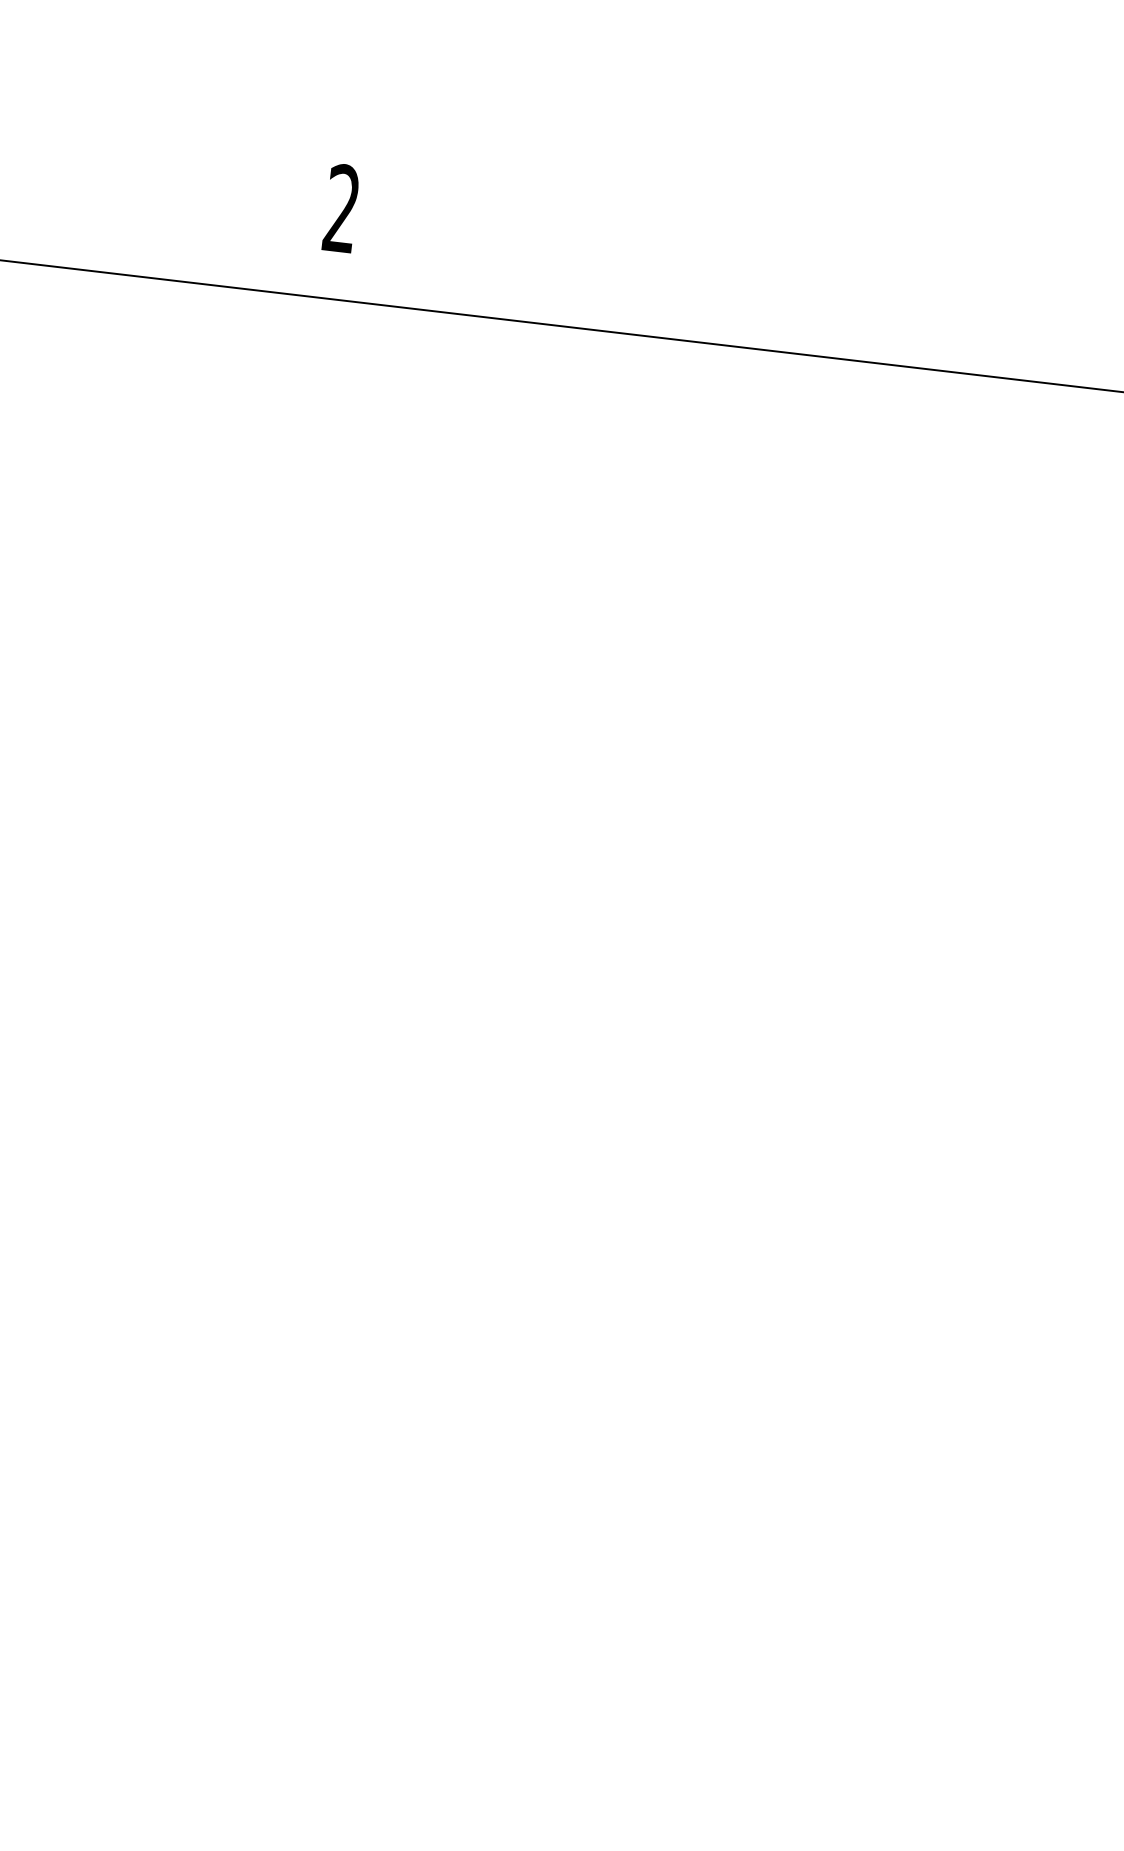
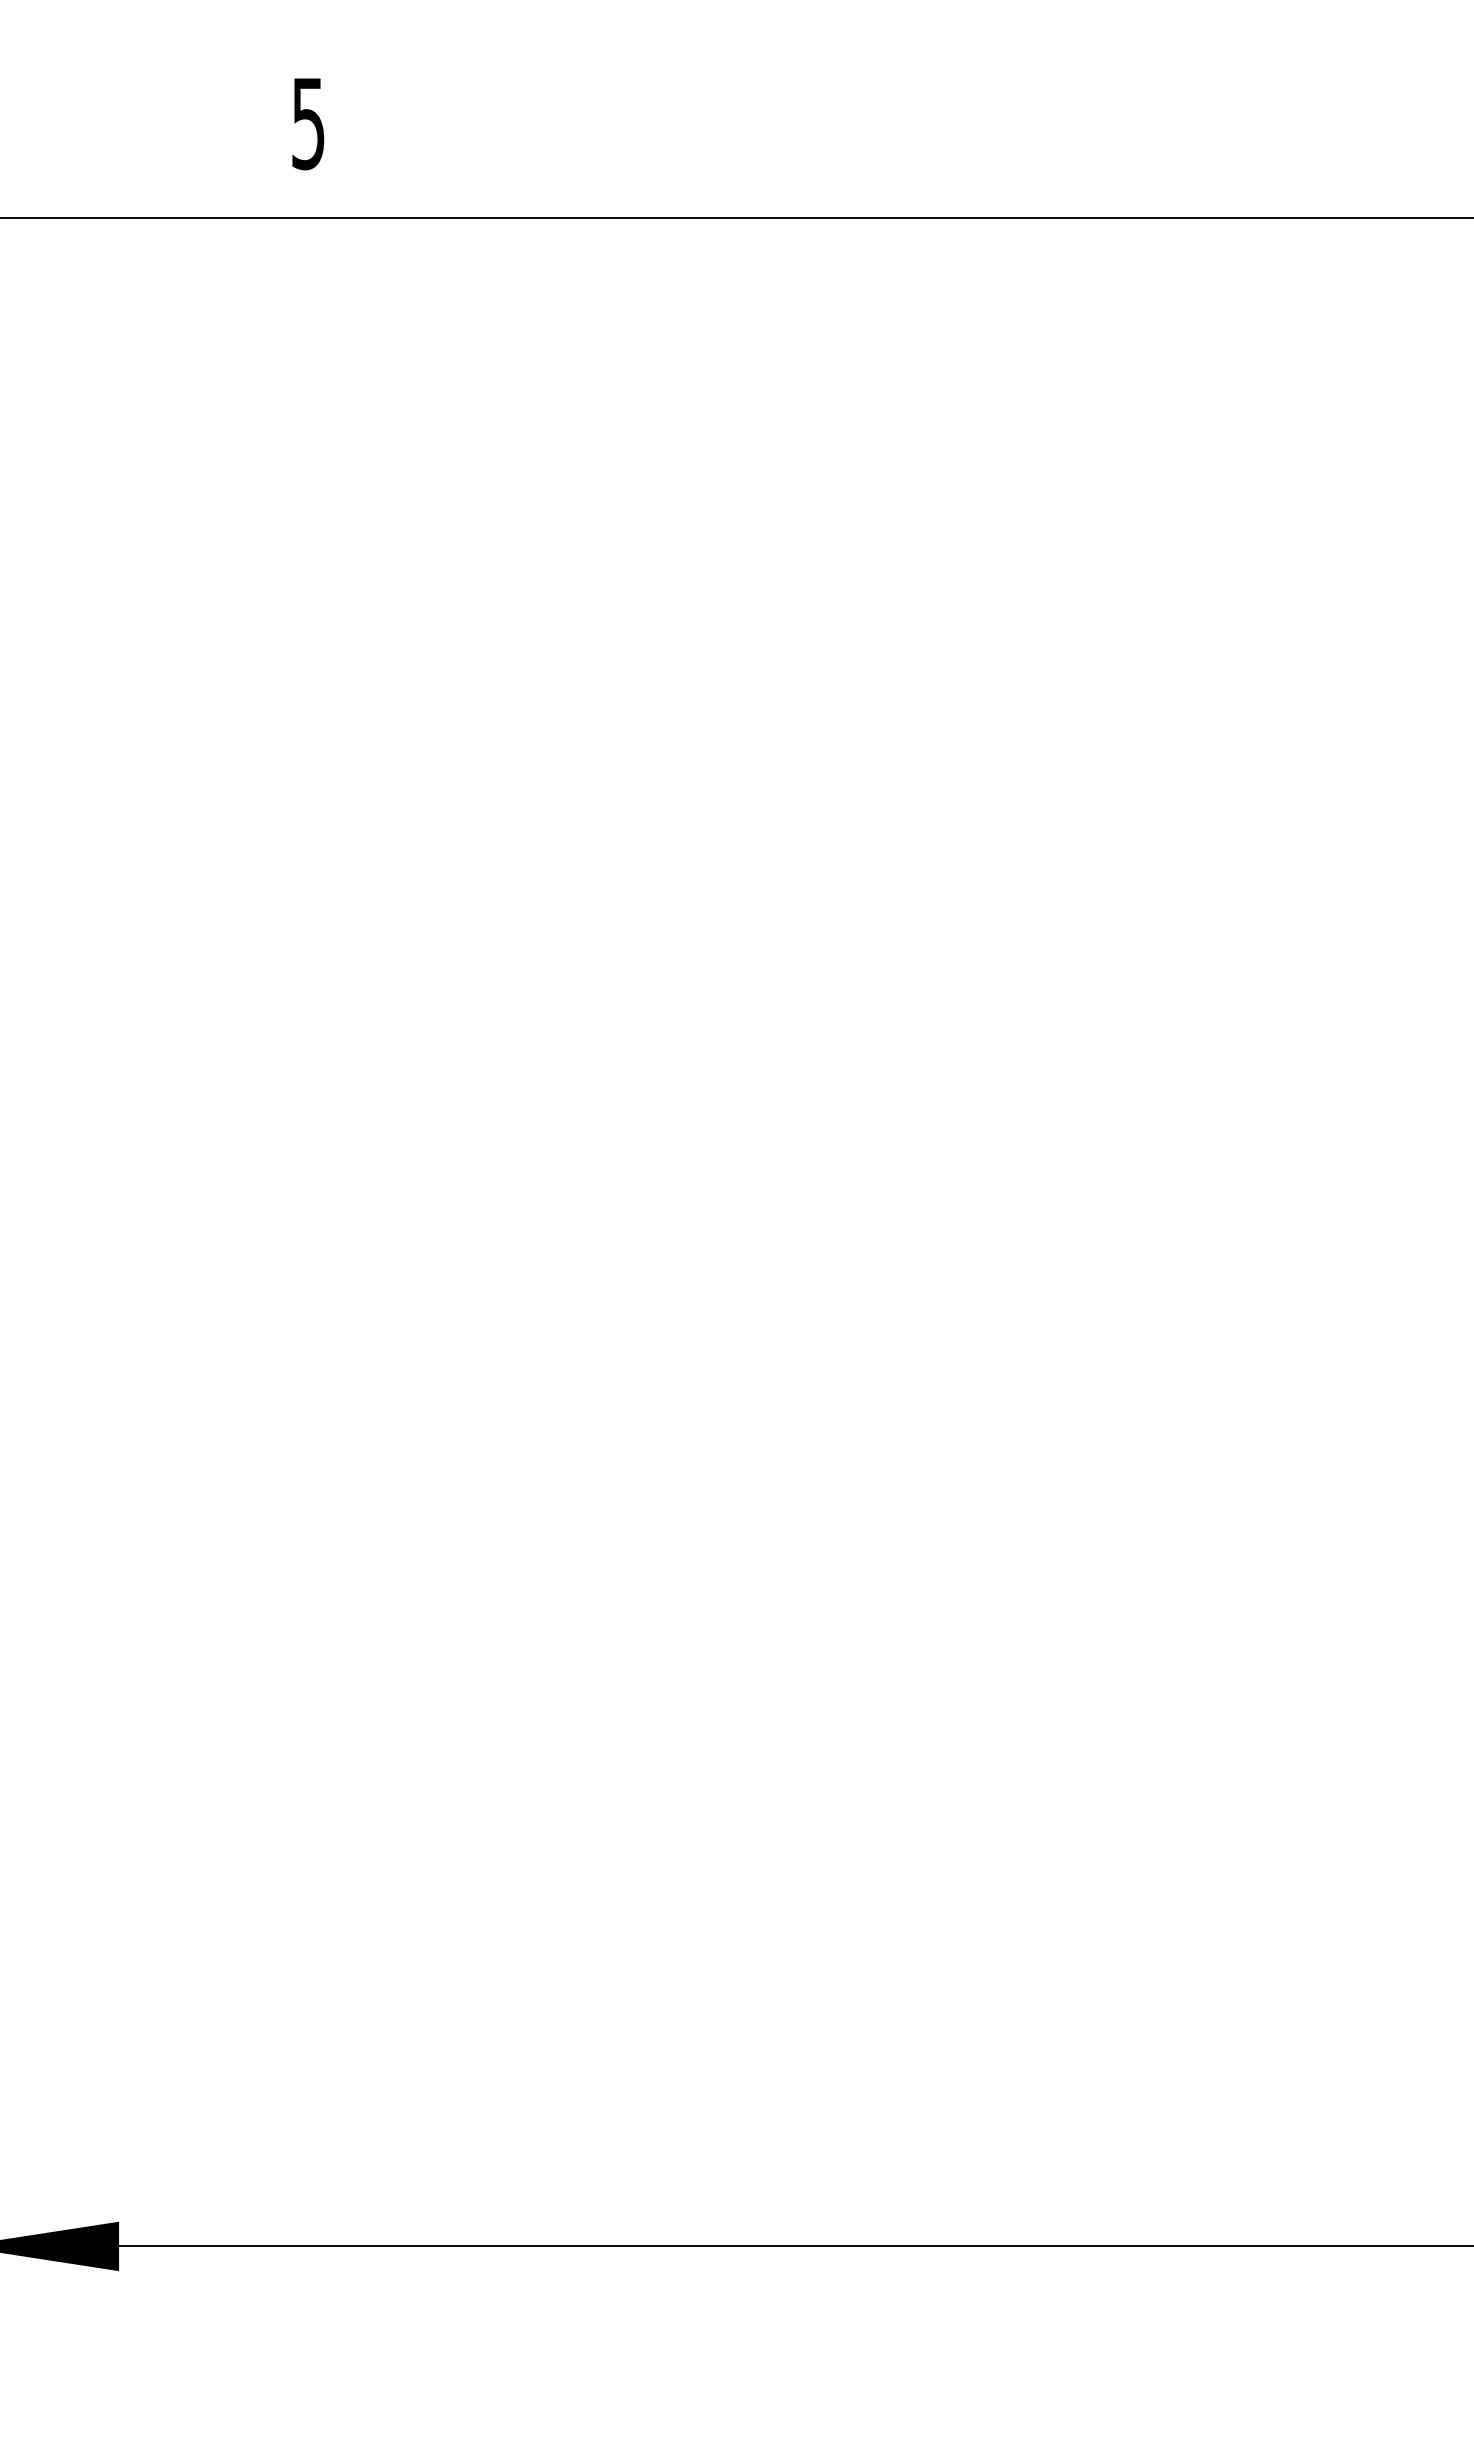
text: (342, 208) -> (308, 123), 2 -> 5

